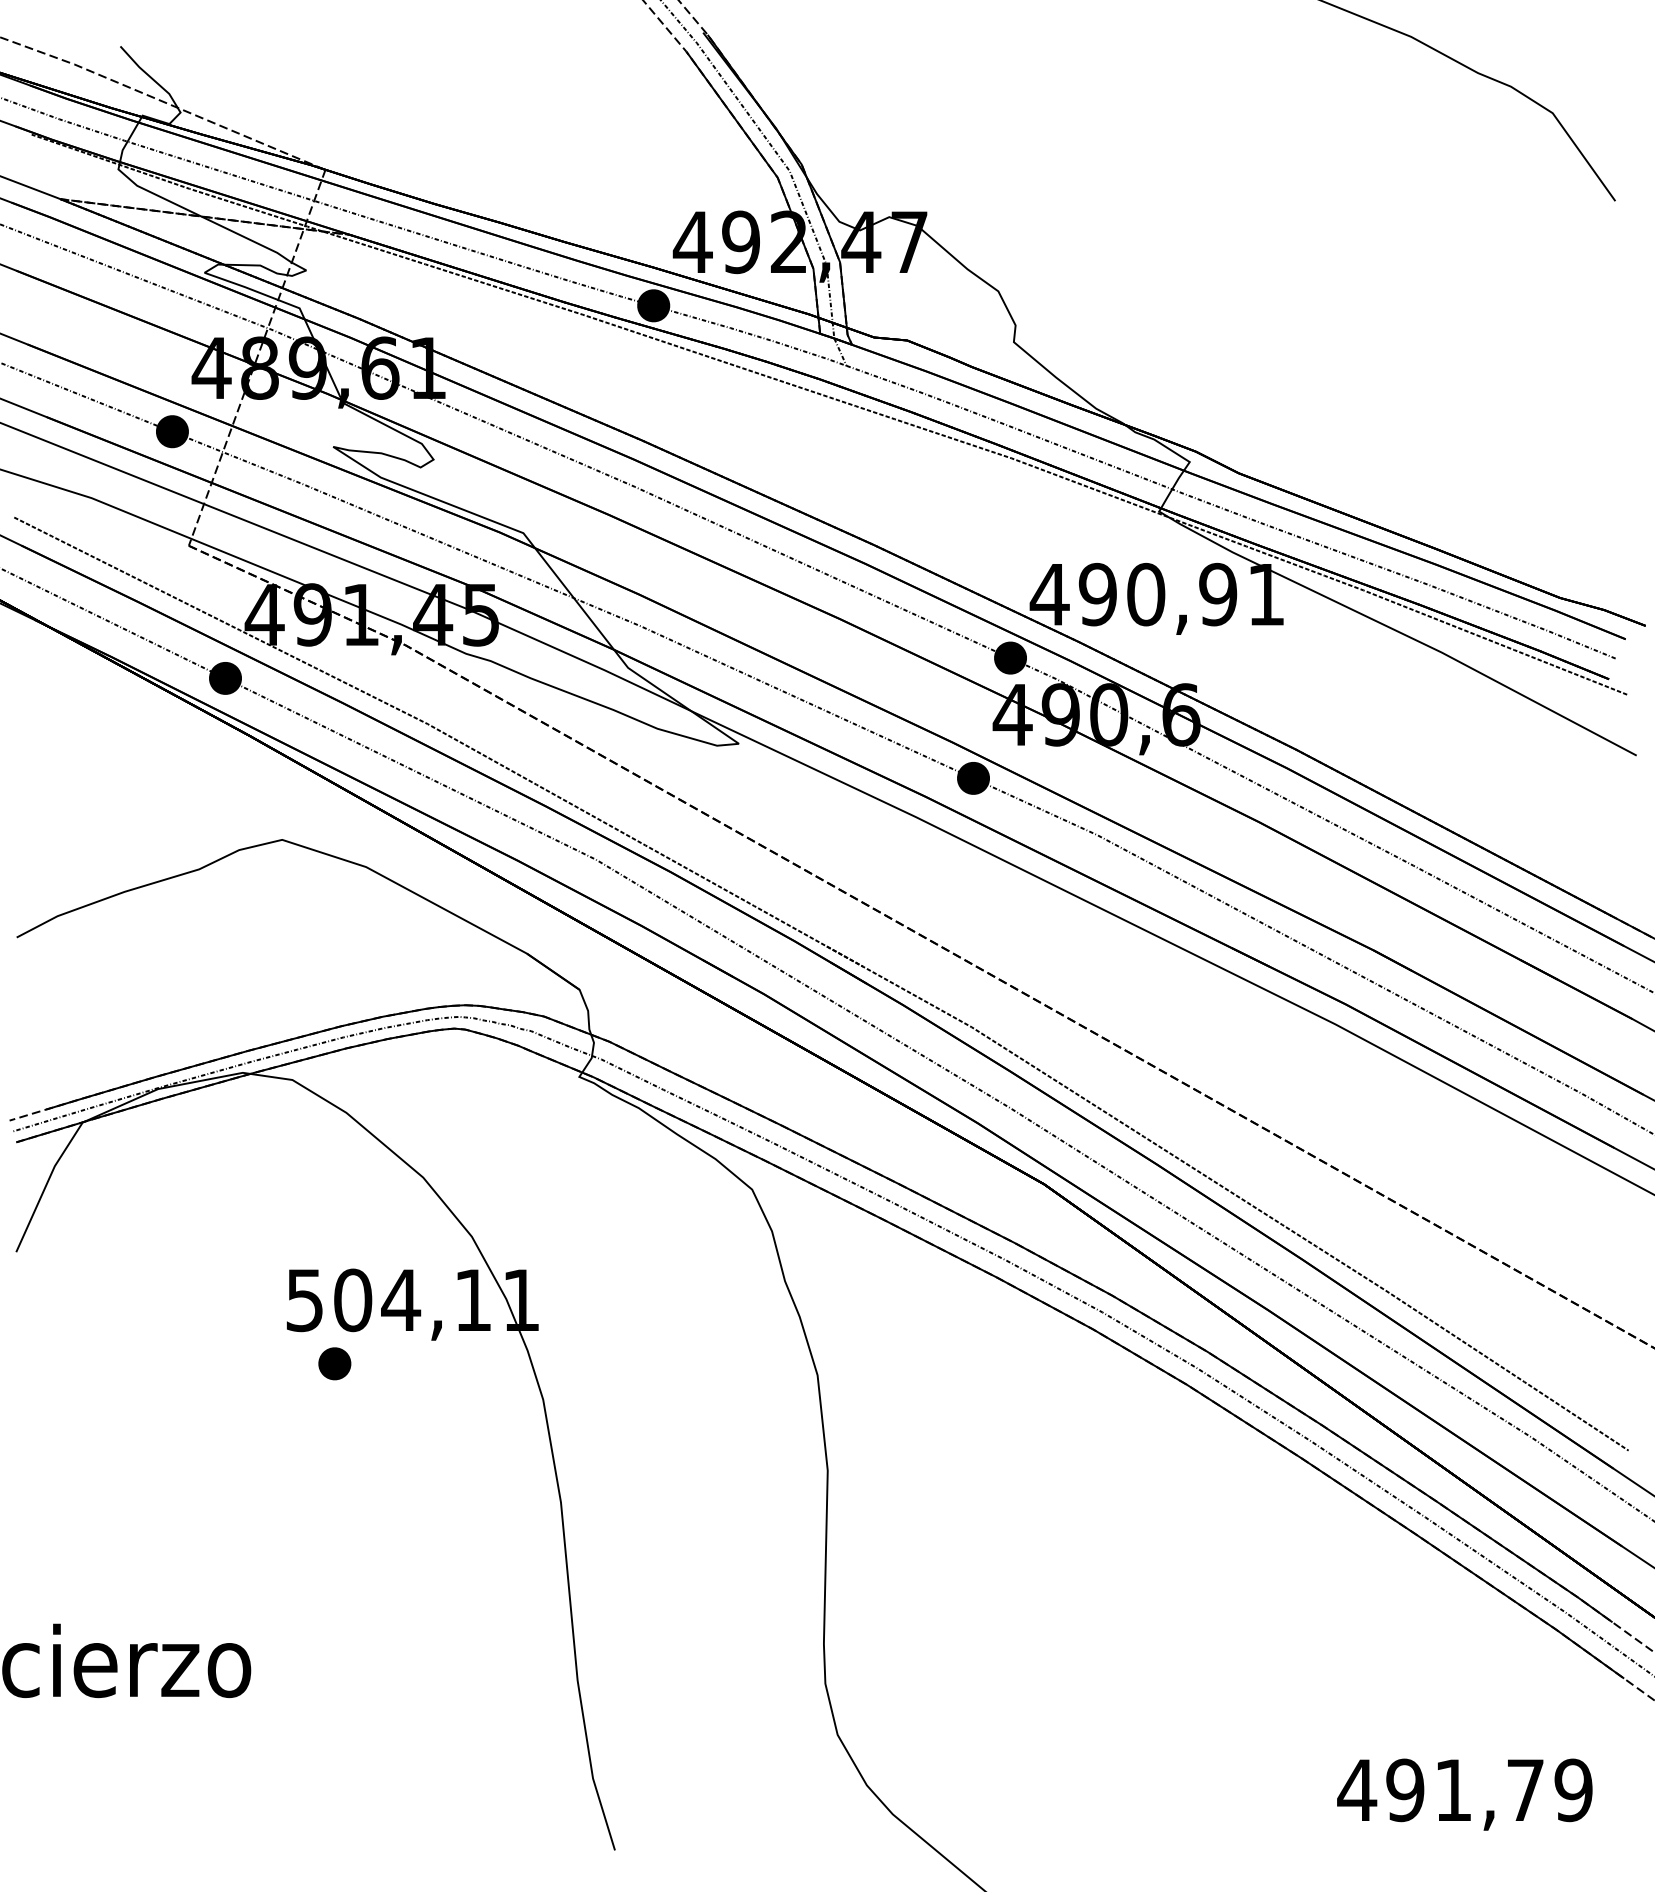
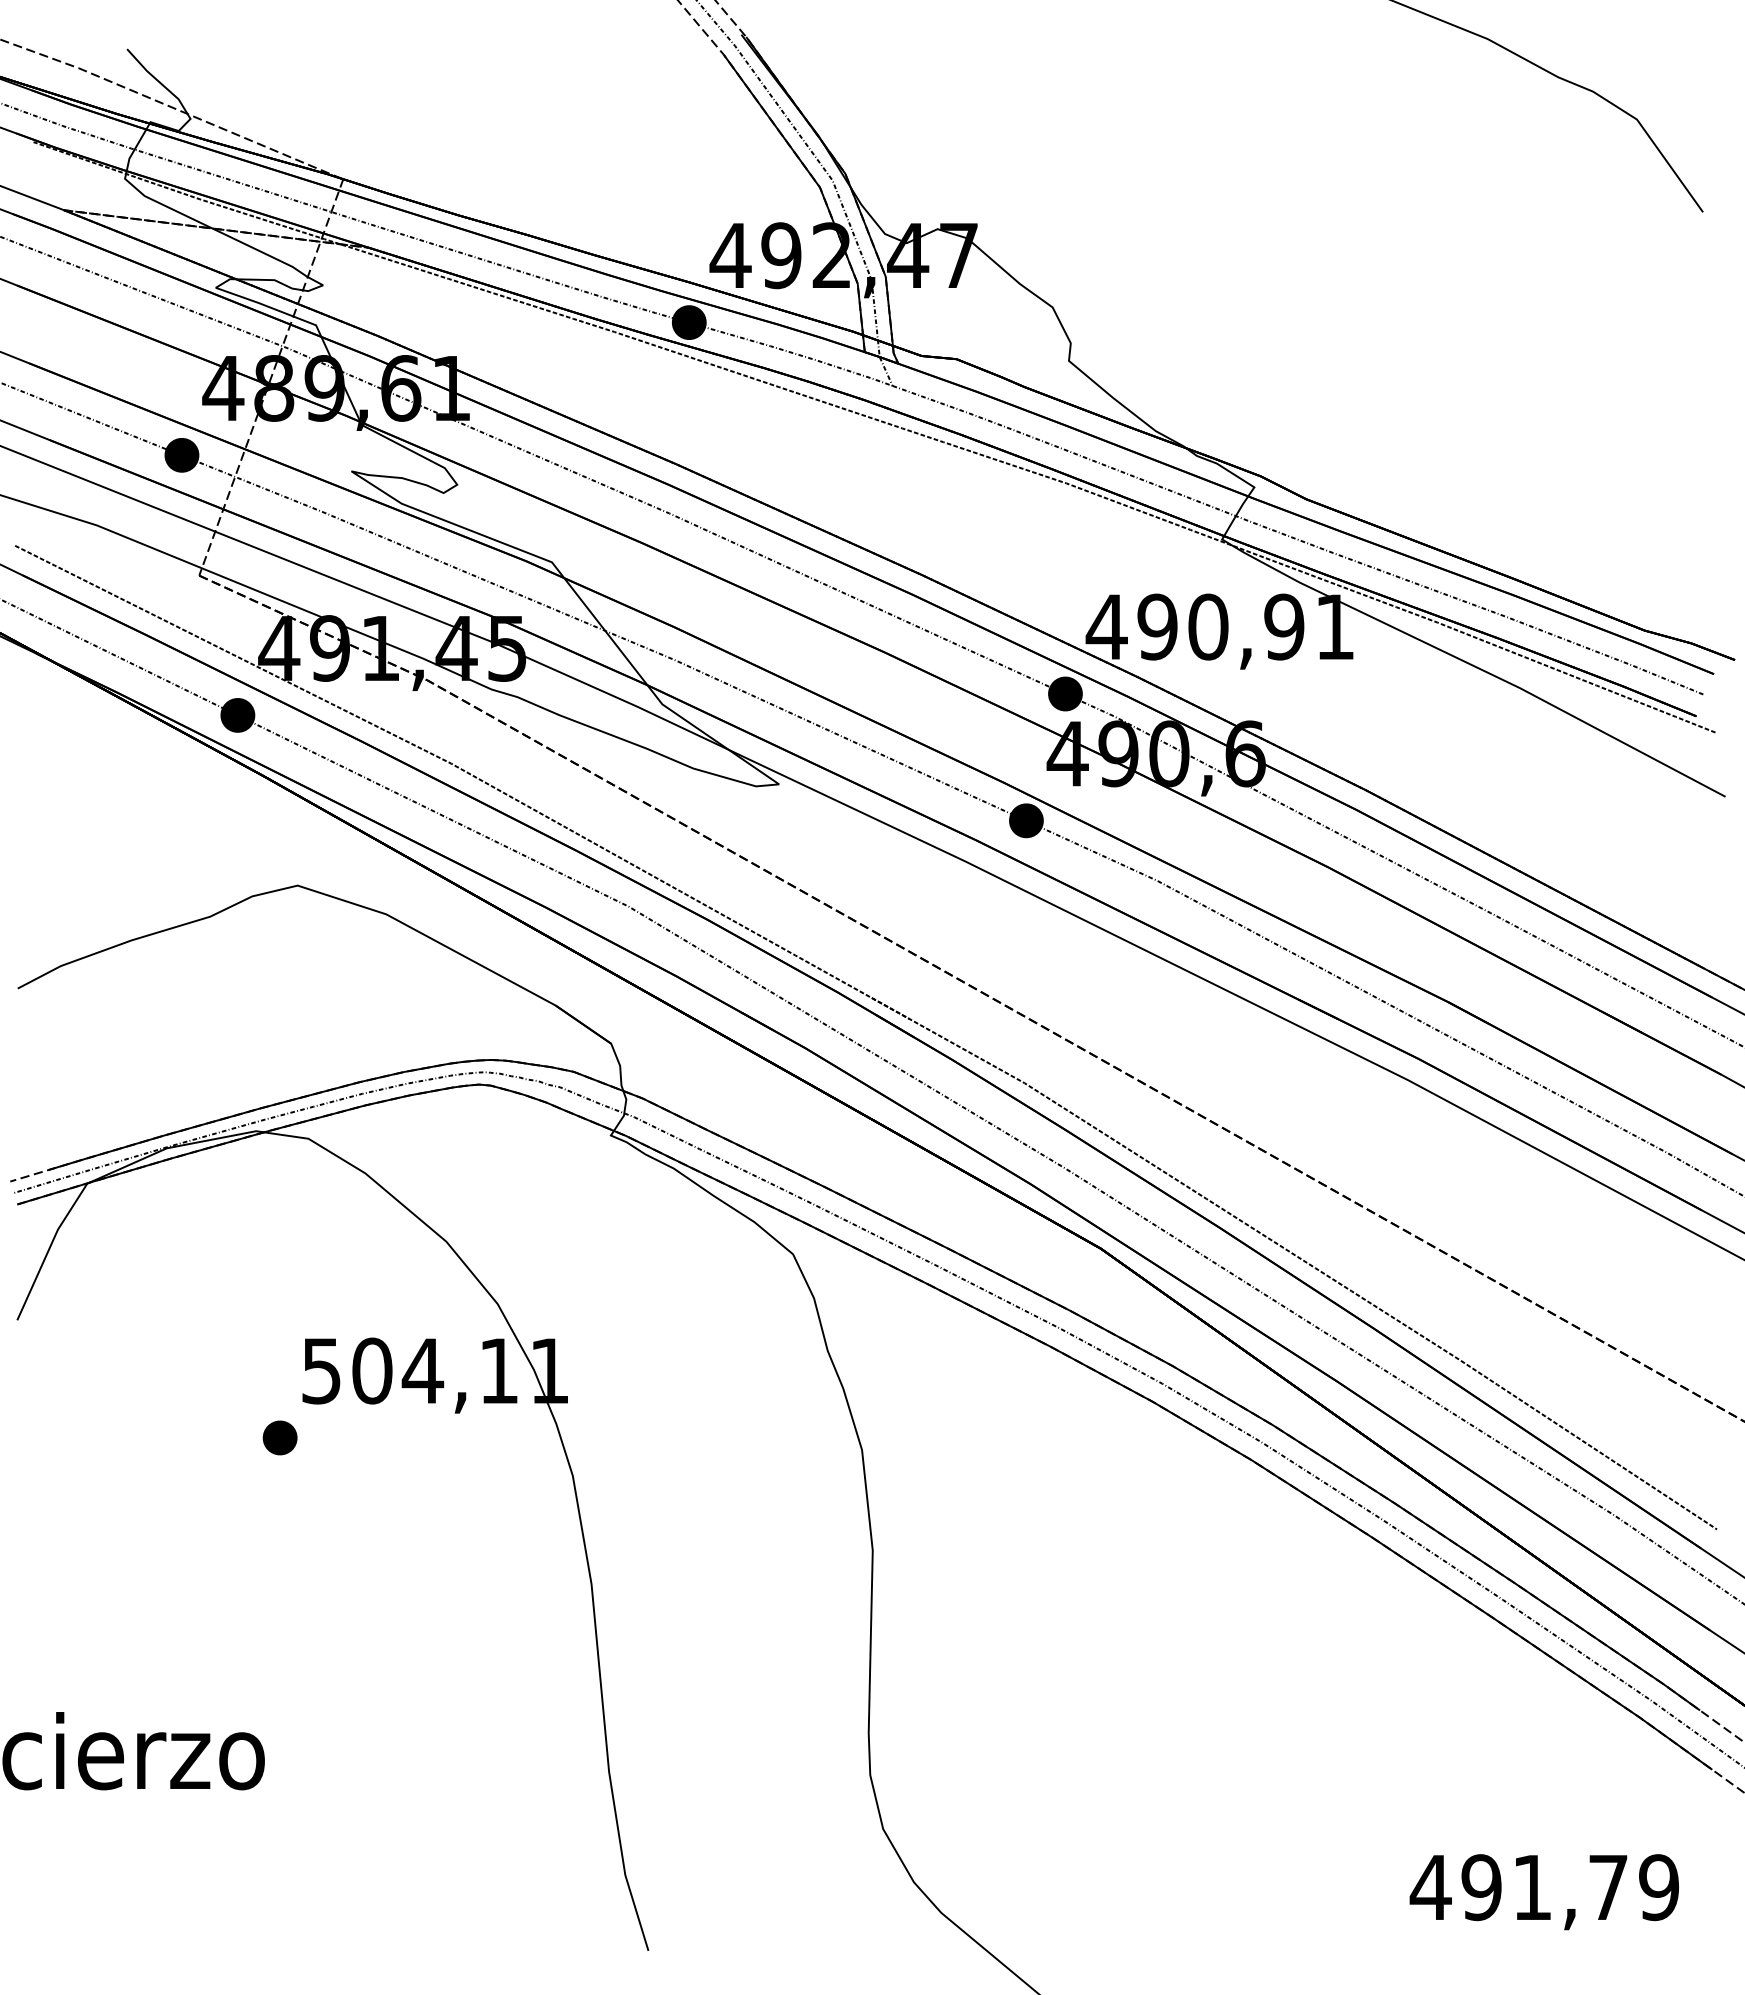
part: (334, 1363) -> (279, 1437), moved

